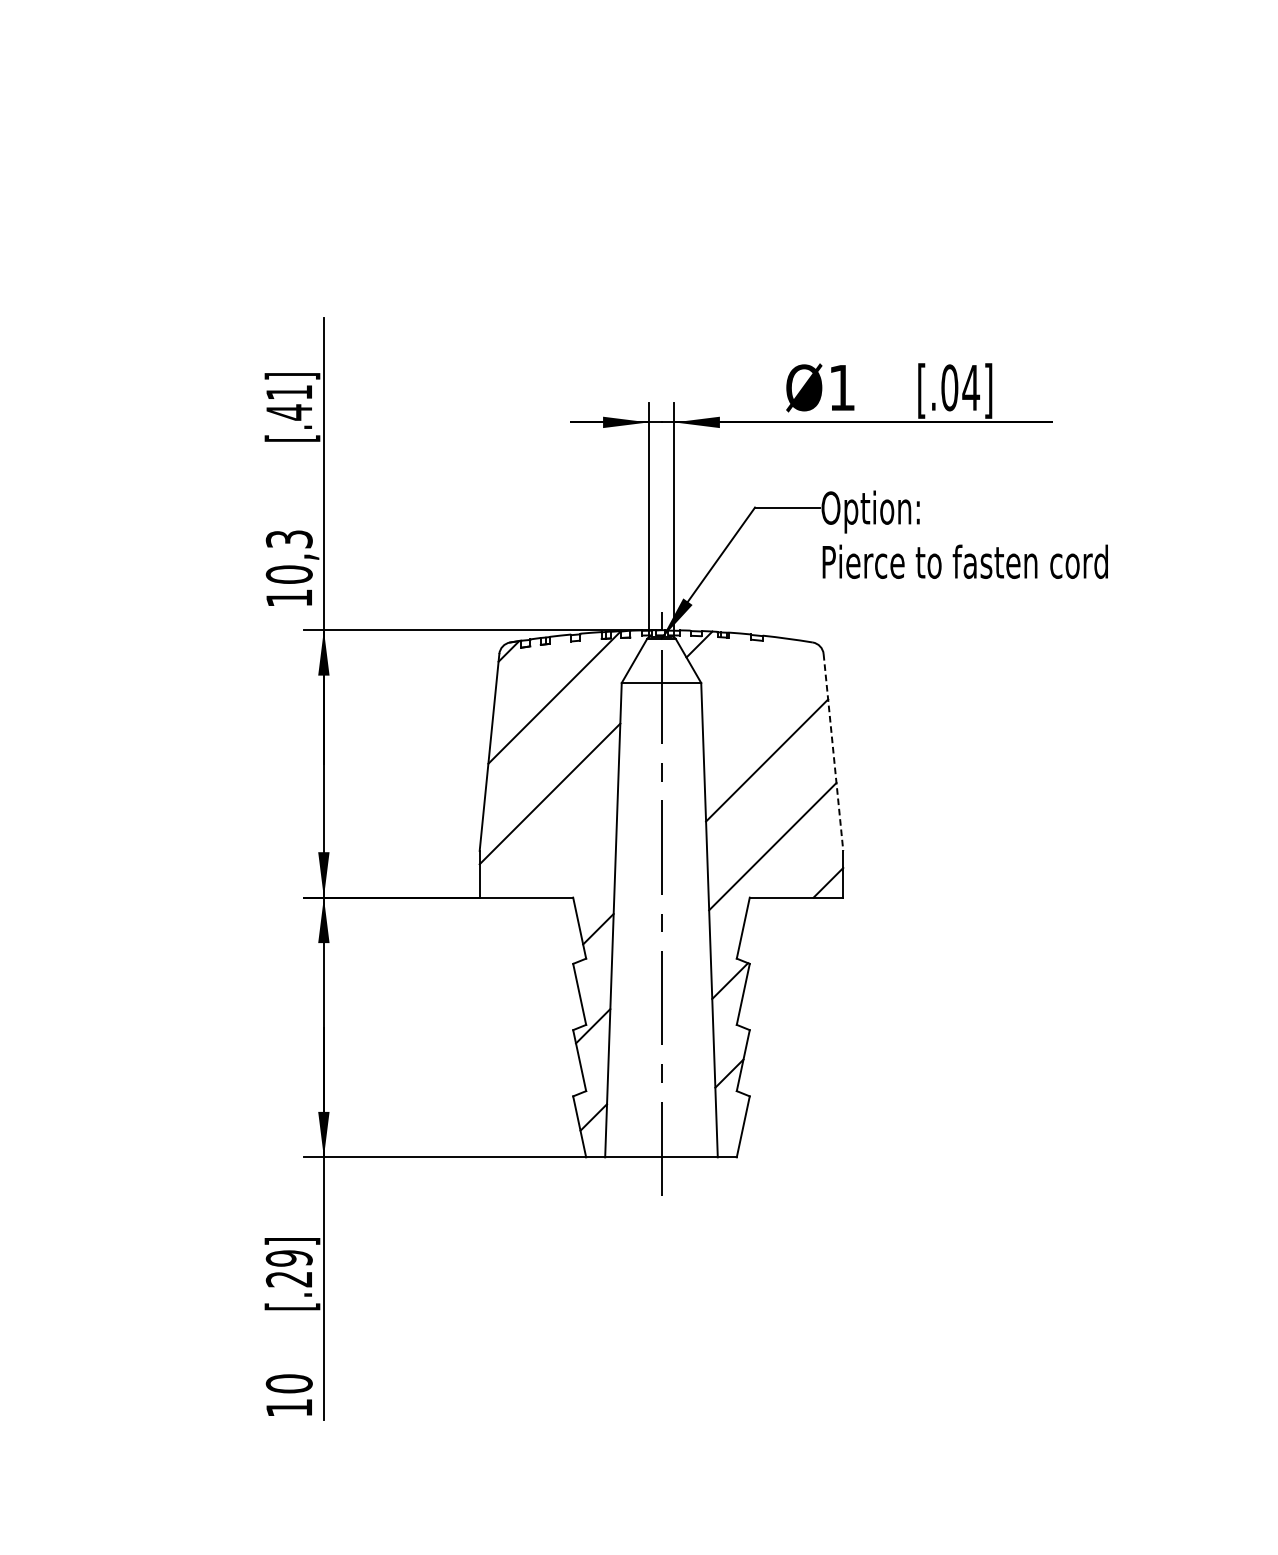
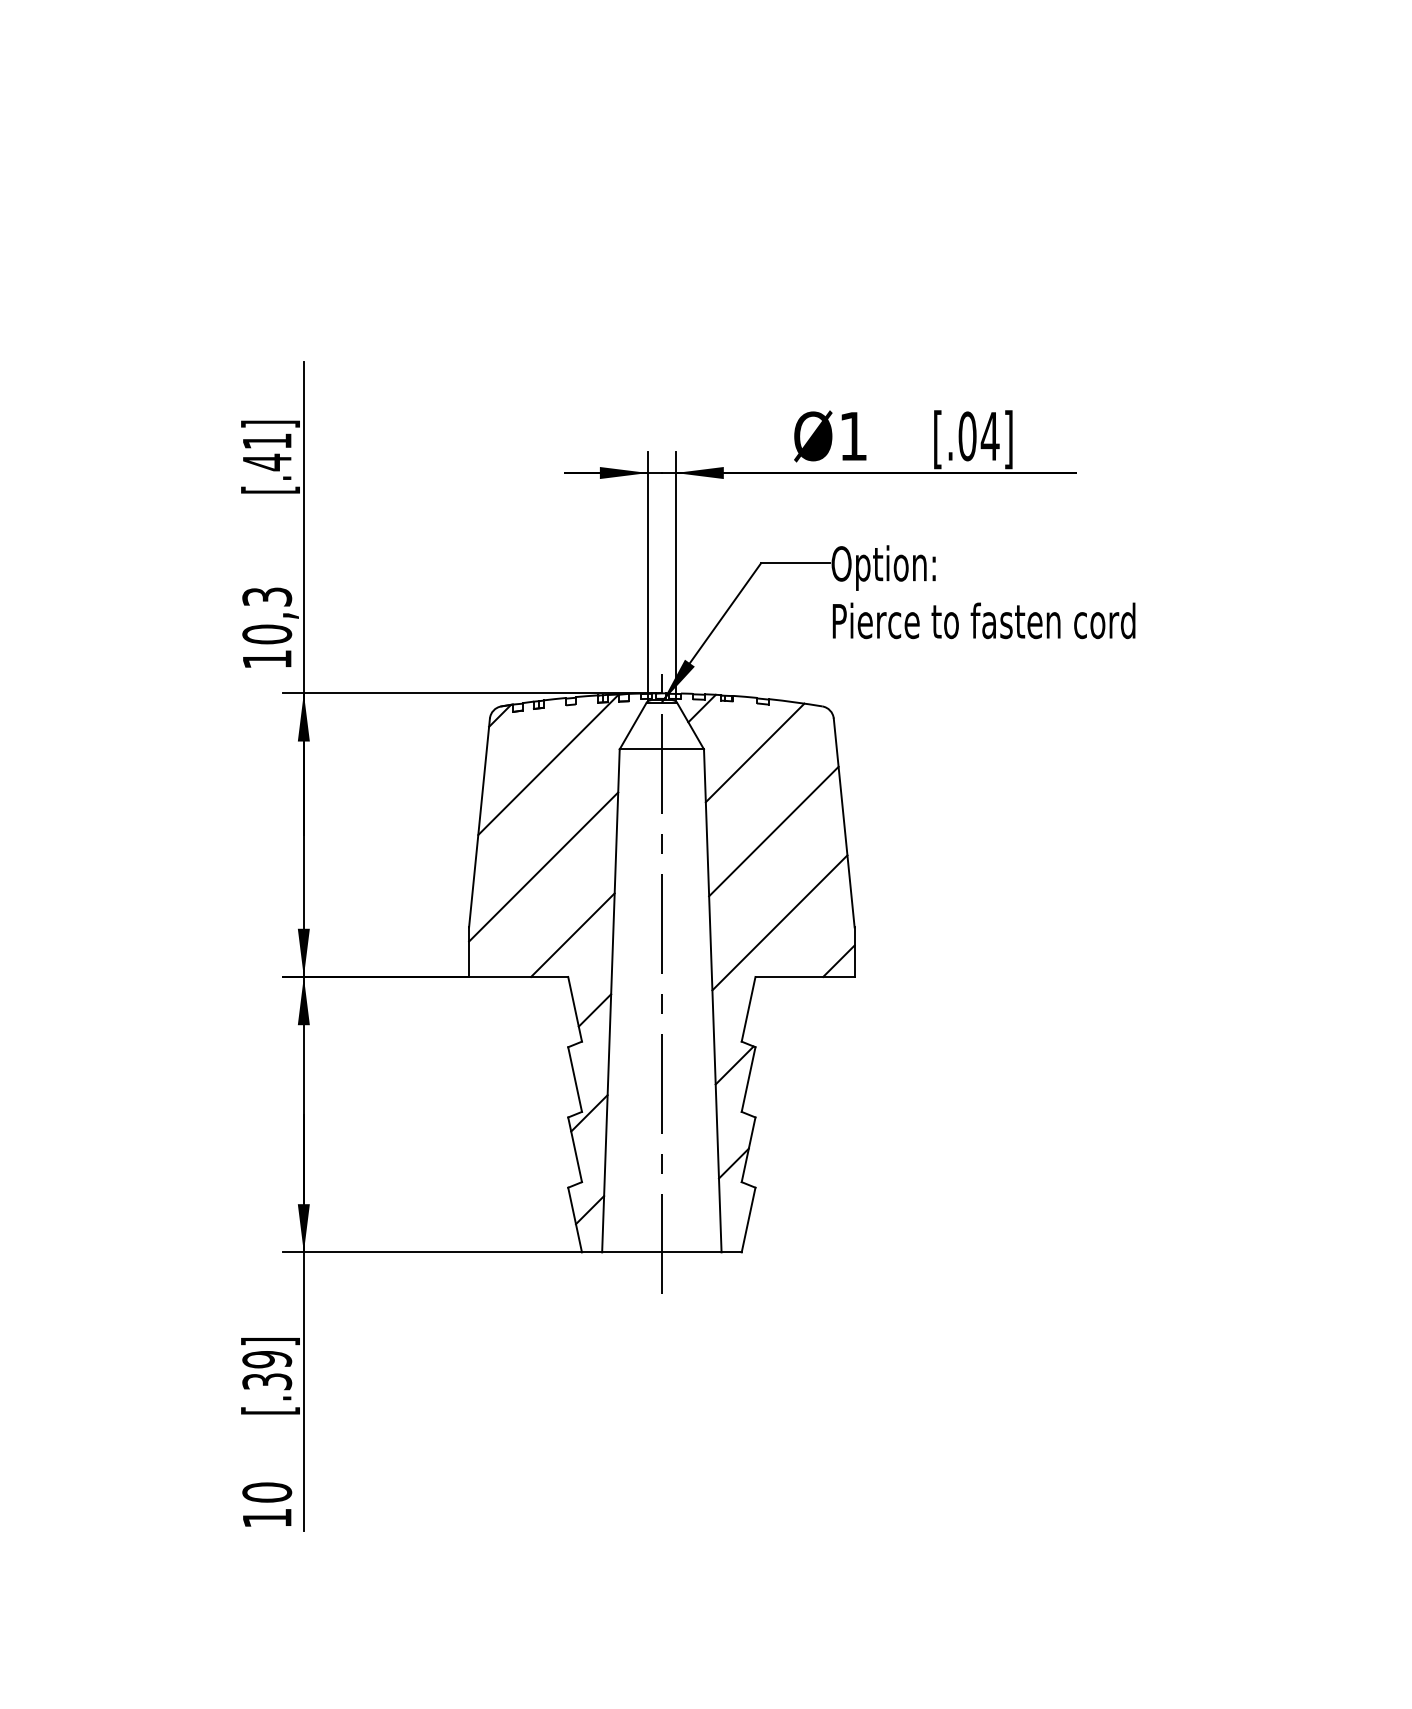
line: (748, 685) -> (754, 752), added
line: (833, 752) -> (844, 823), dashed -> solid
line: (577, 857) -> (572, 934), added
text: (289, 1279) -> (267, 1381), [.29] -> [.39]

